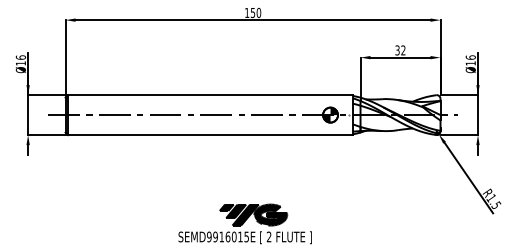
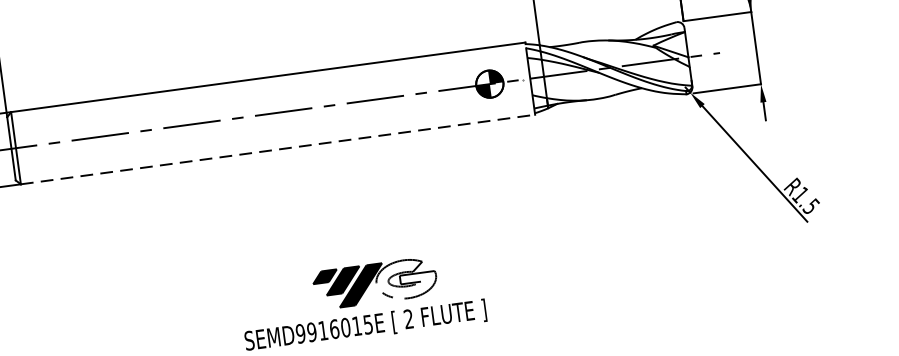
line: (211, 135) -> (279, 150), solid -> dashed
fill: (270, 214) -> (405, 278), removed

